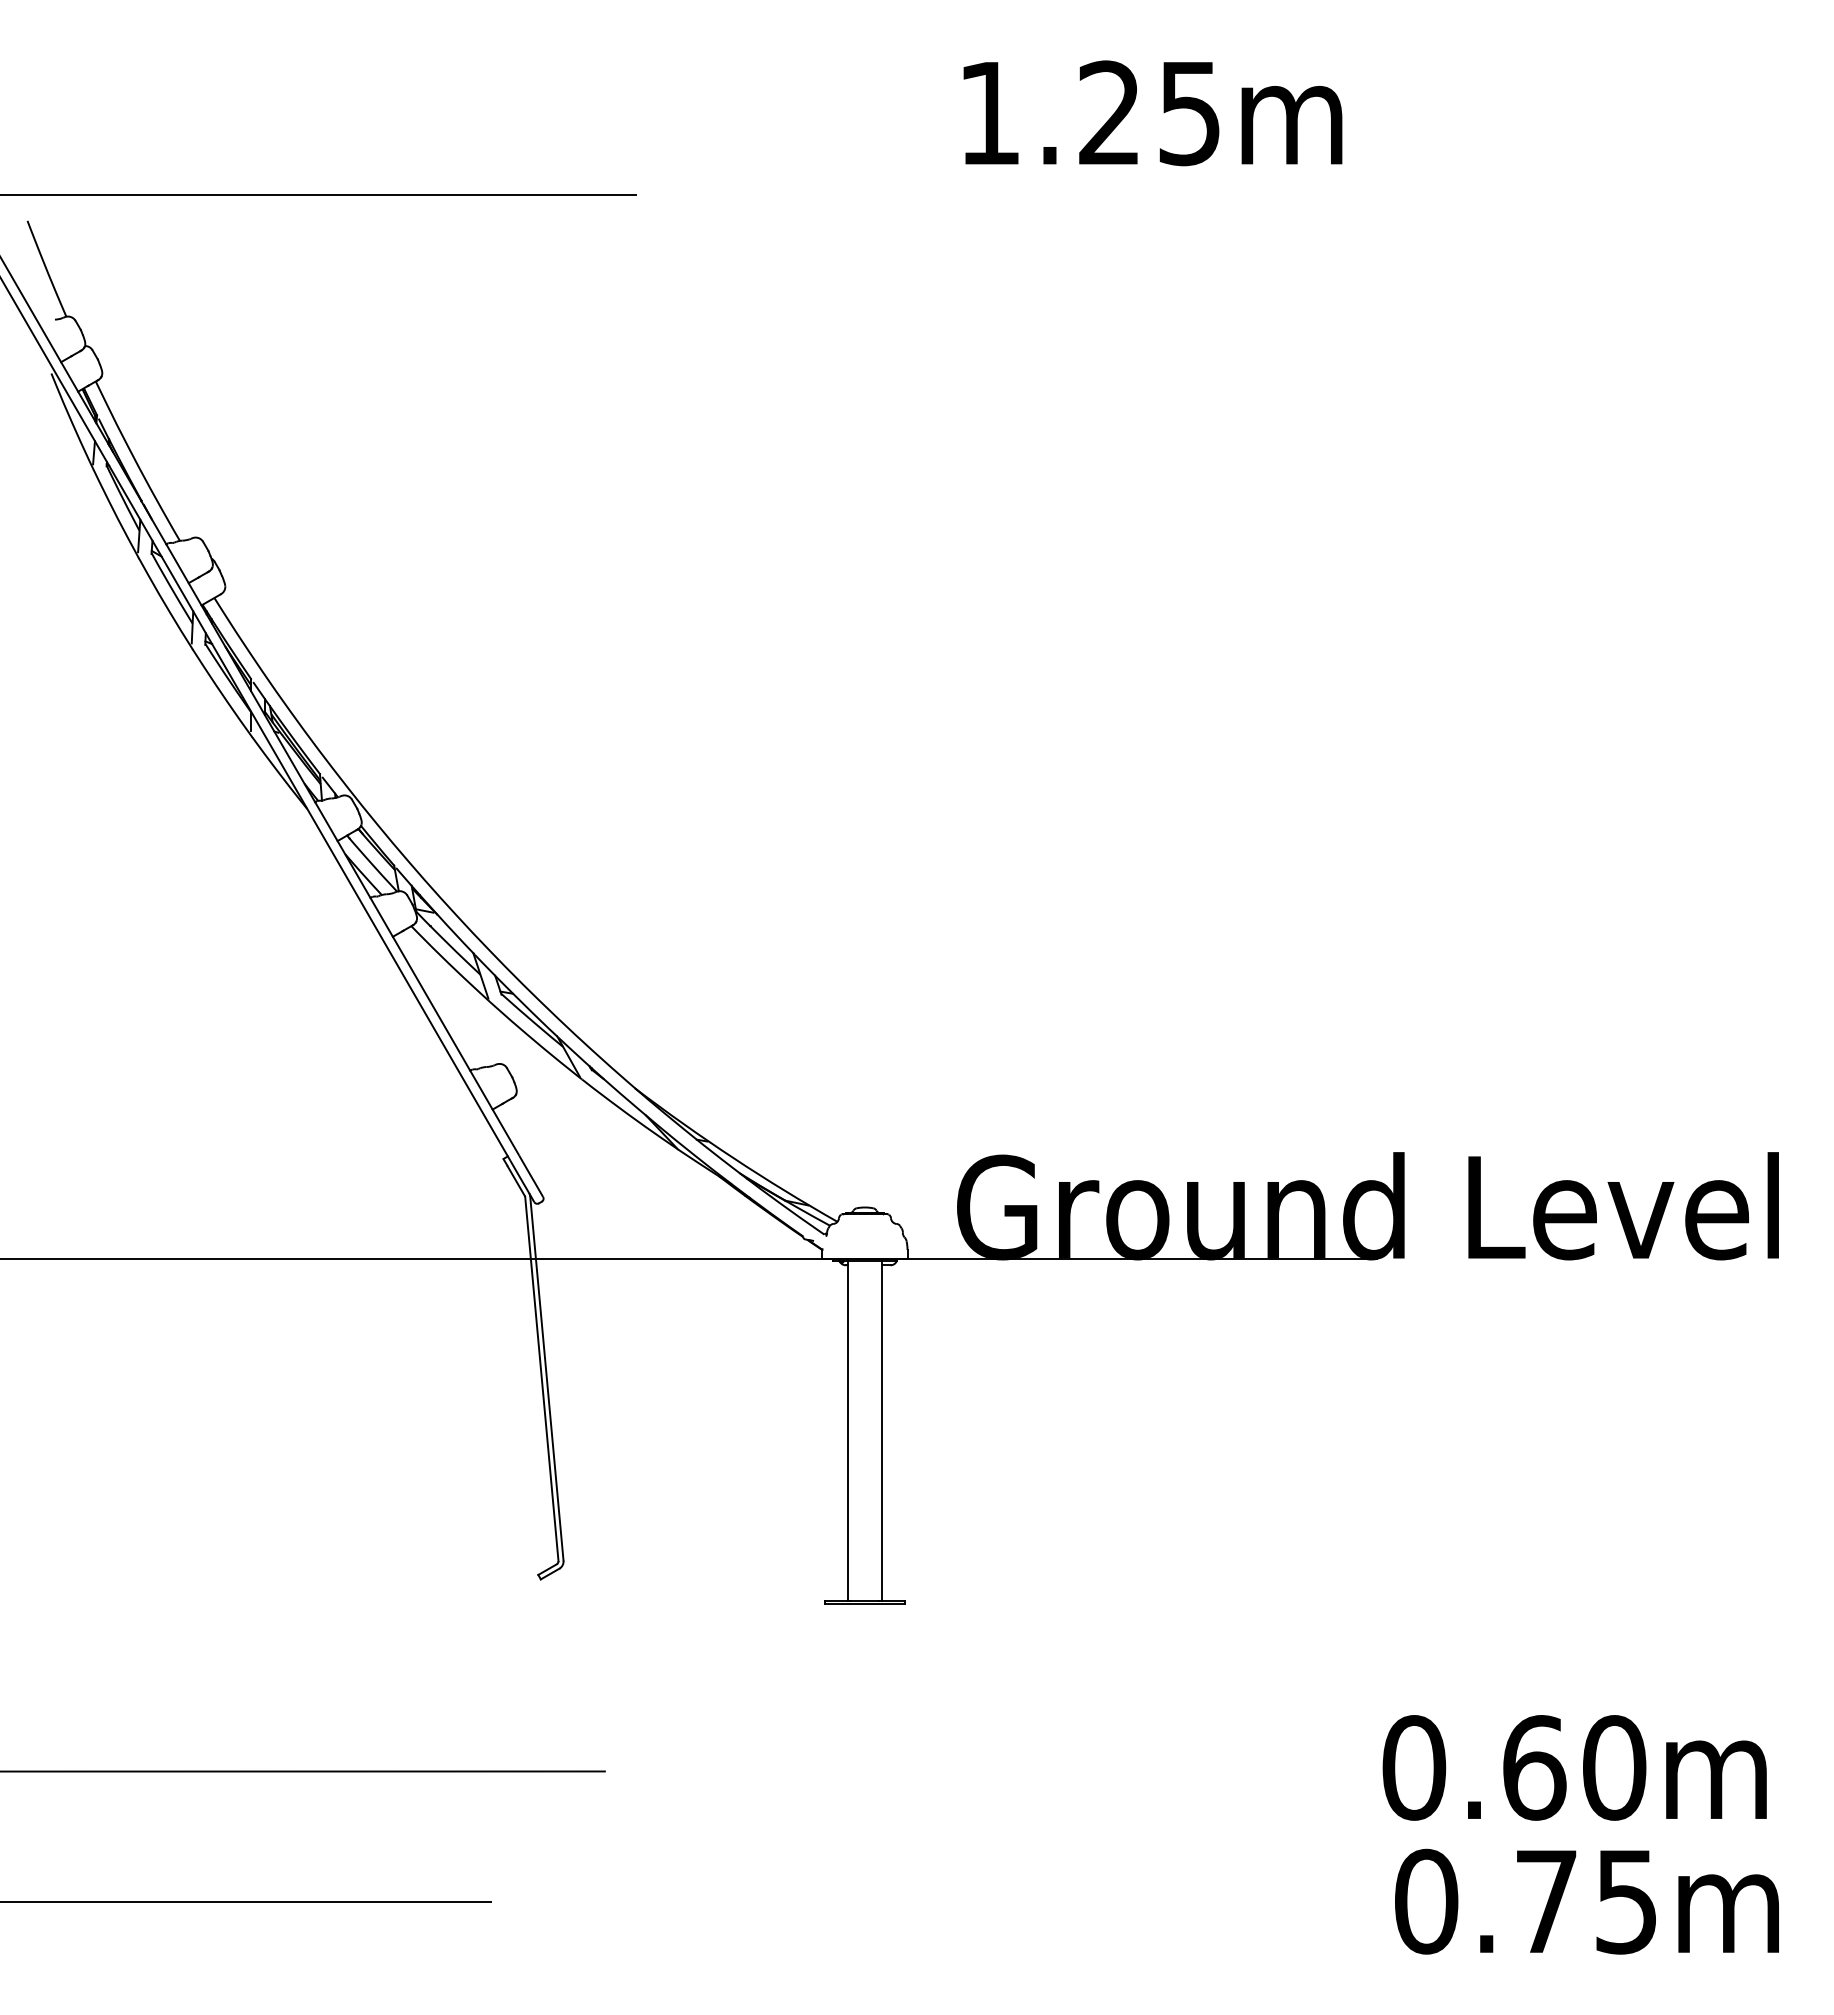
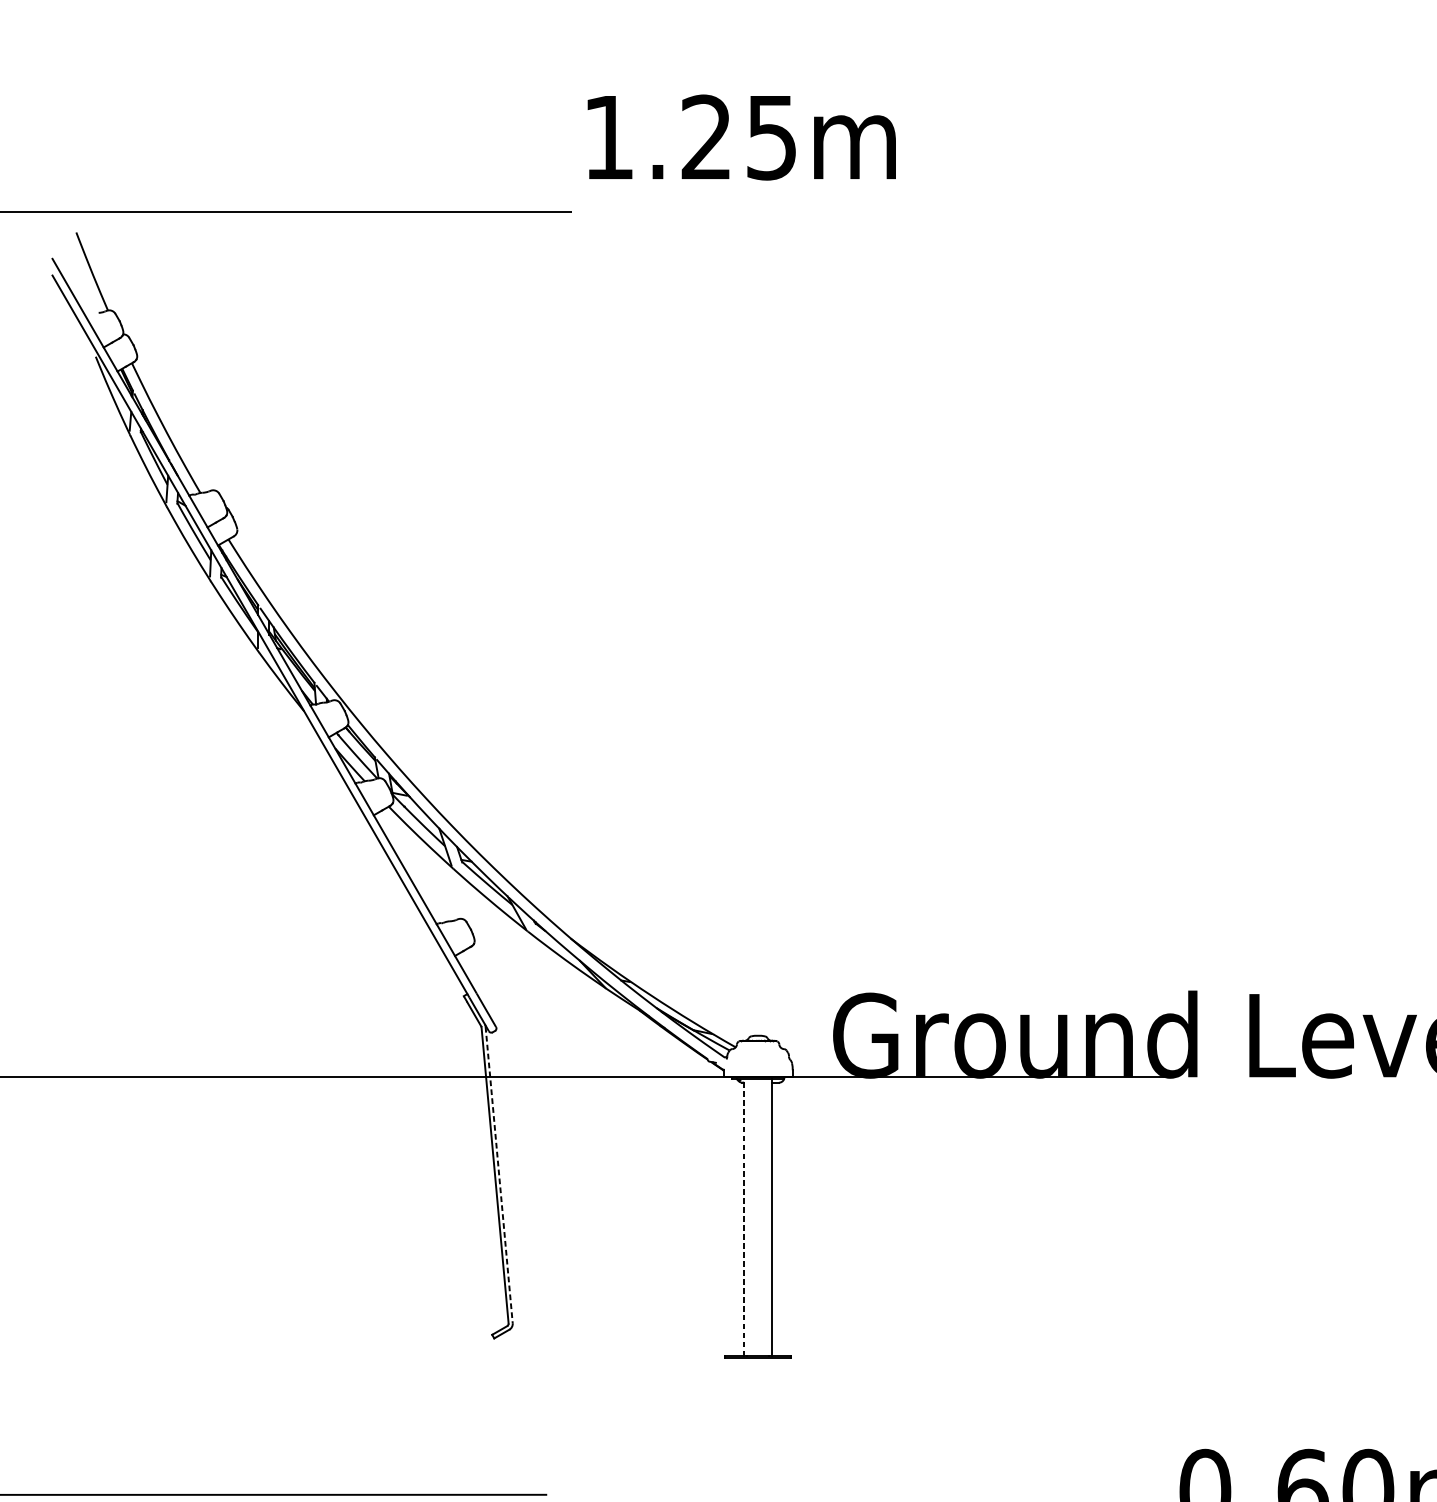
text: (1152, 113) -> (741, 137), moved
line: (546, 1378) -> (498, 1174), solid -> dashed
line: (847, 1430) -> (743, 1217), solid -> dashed

